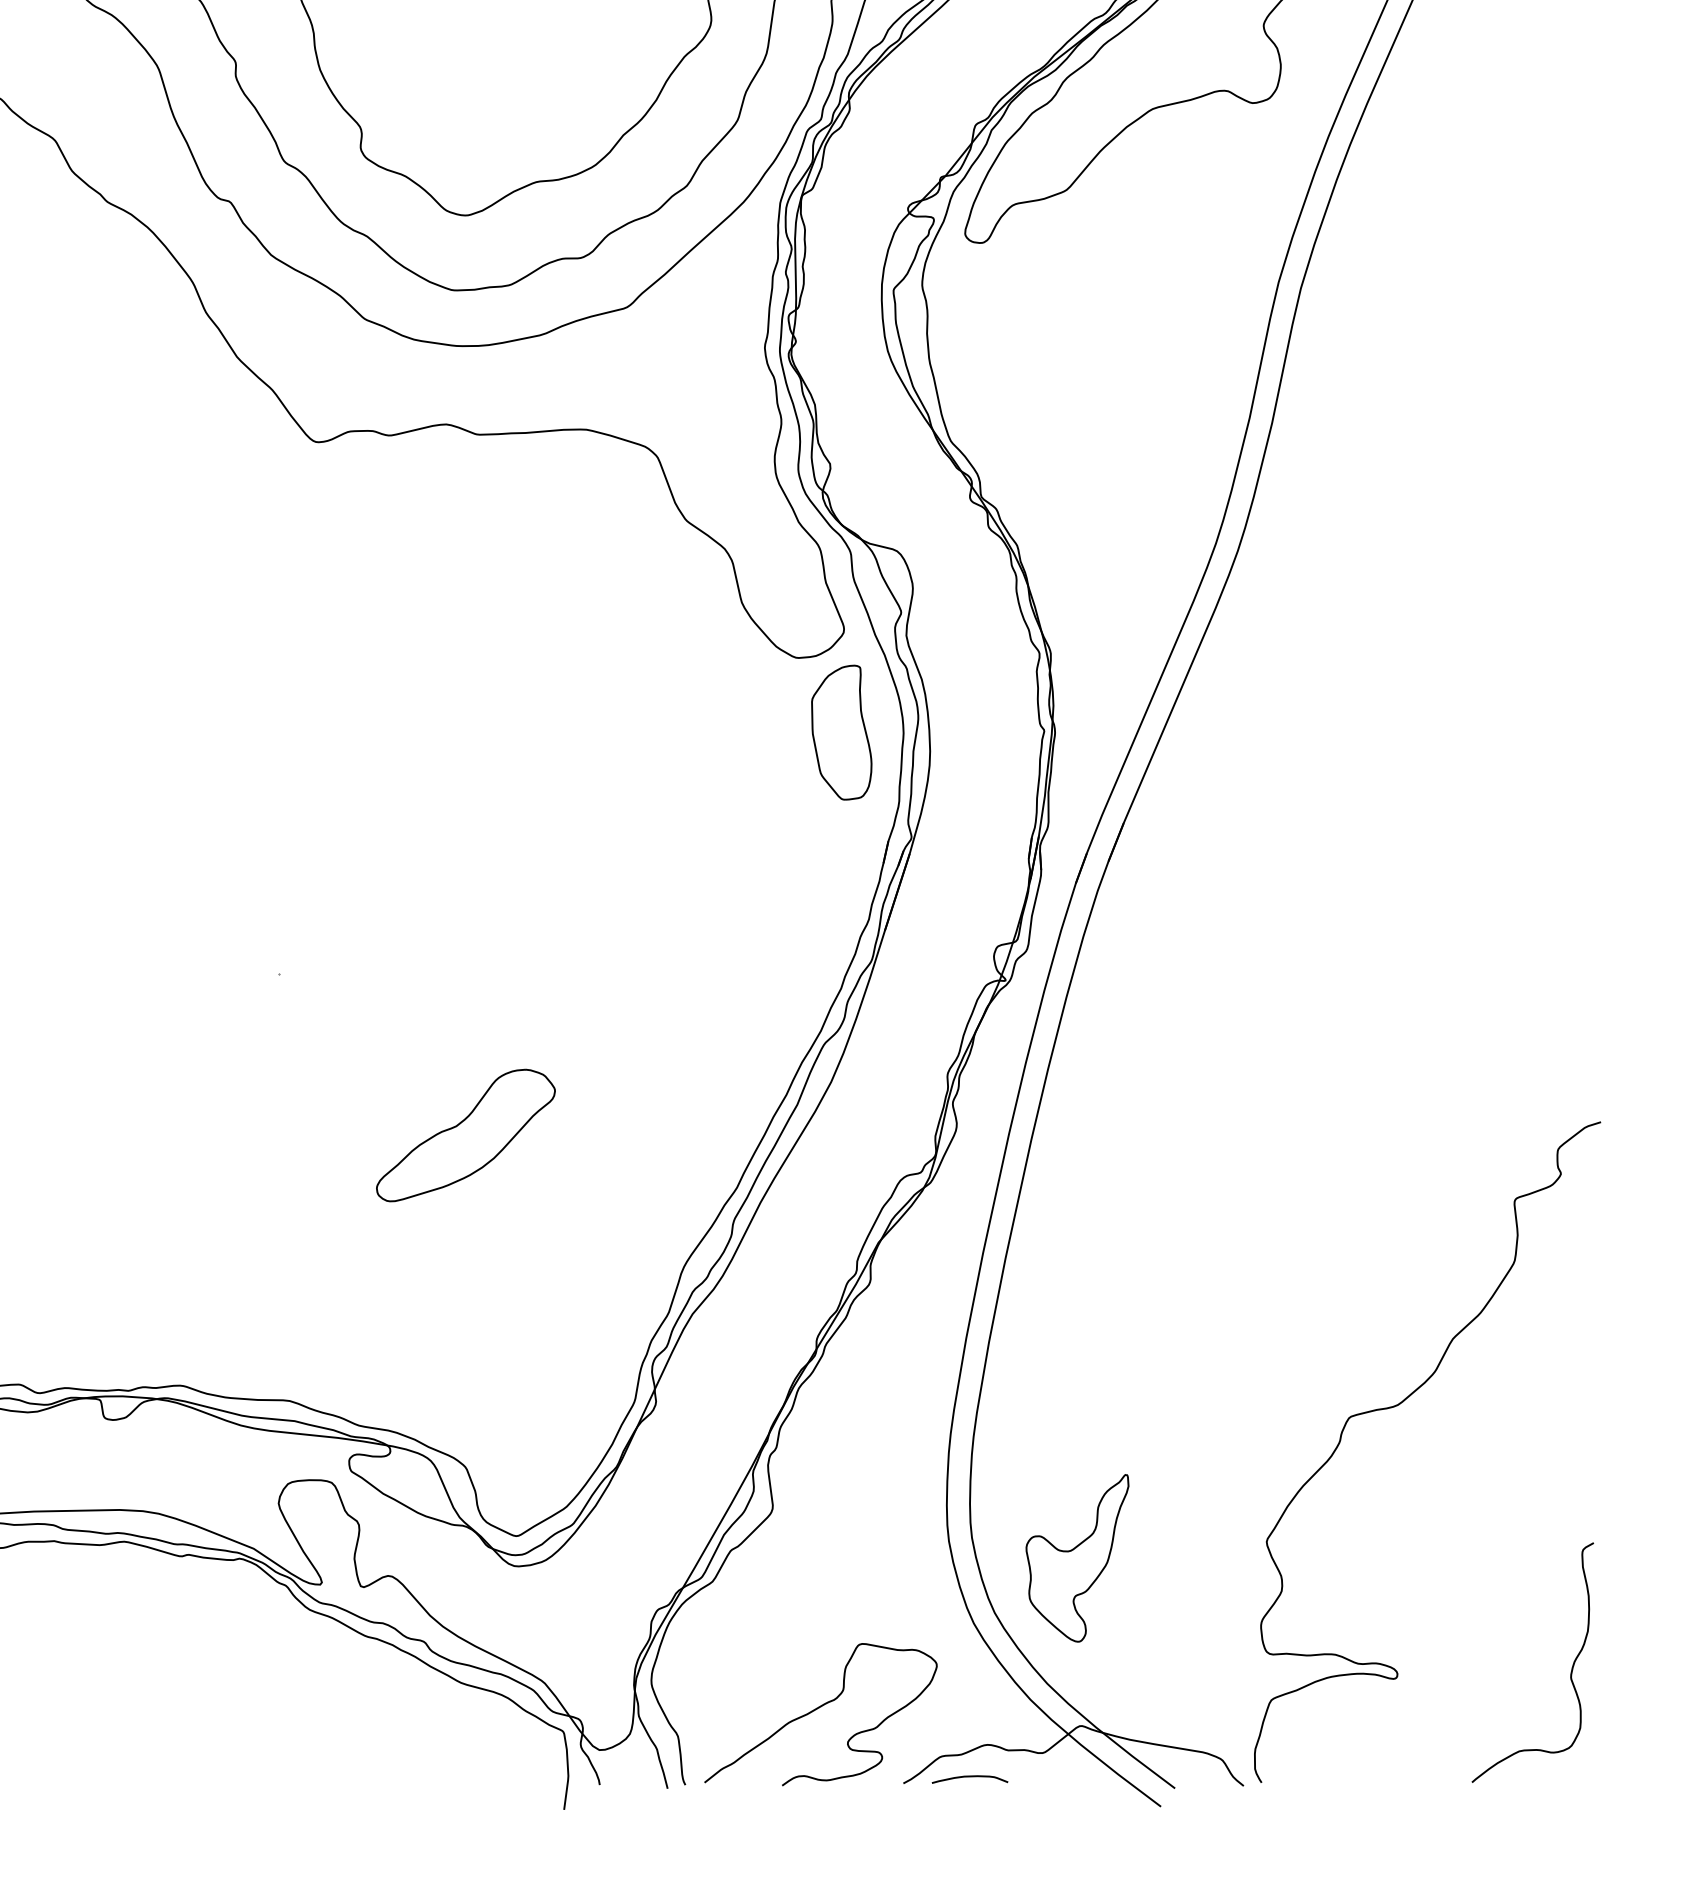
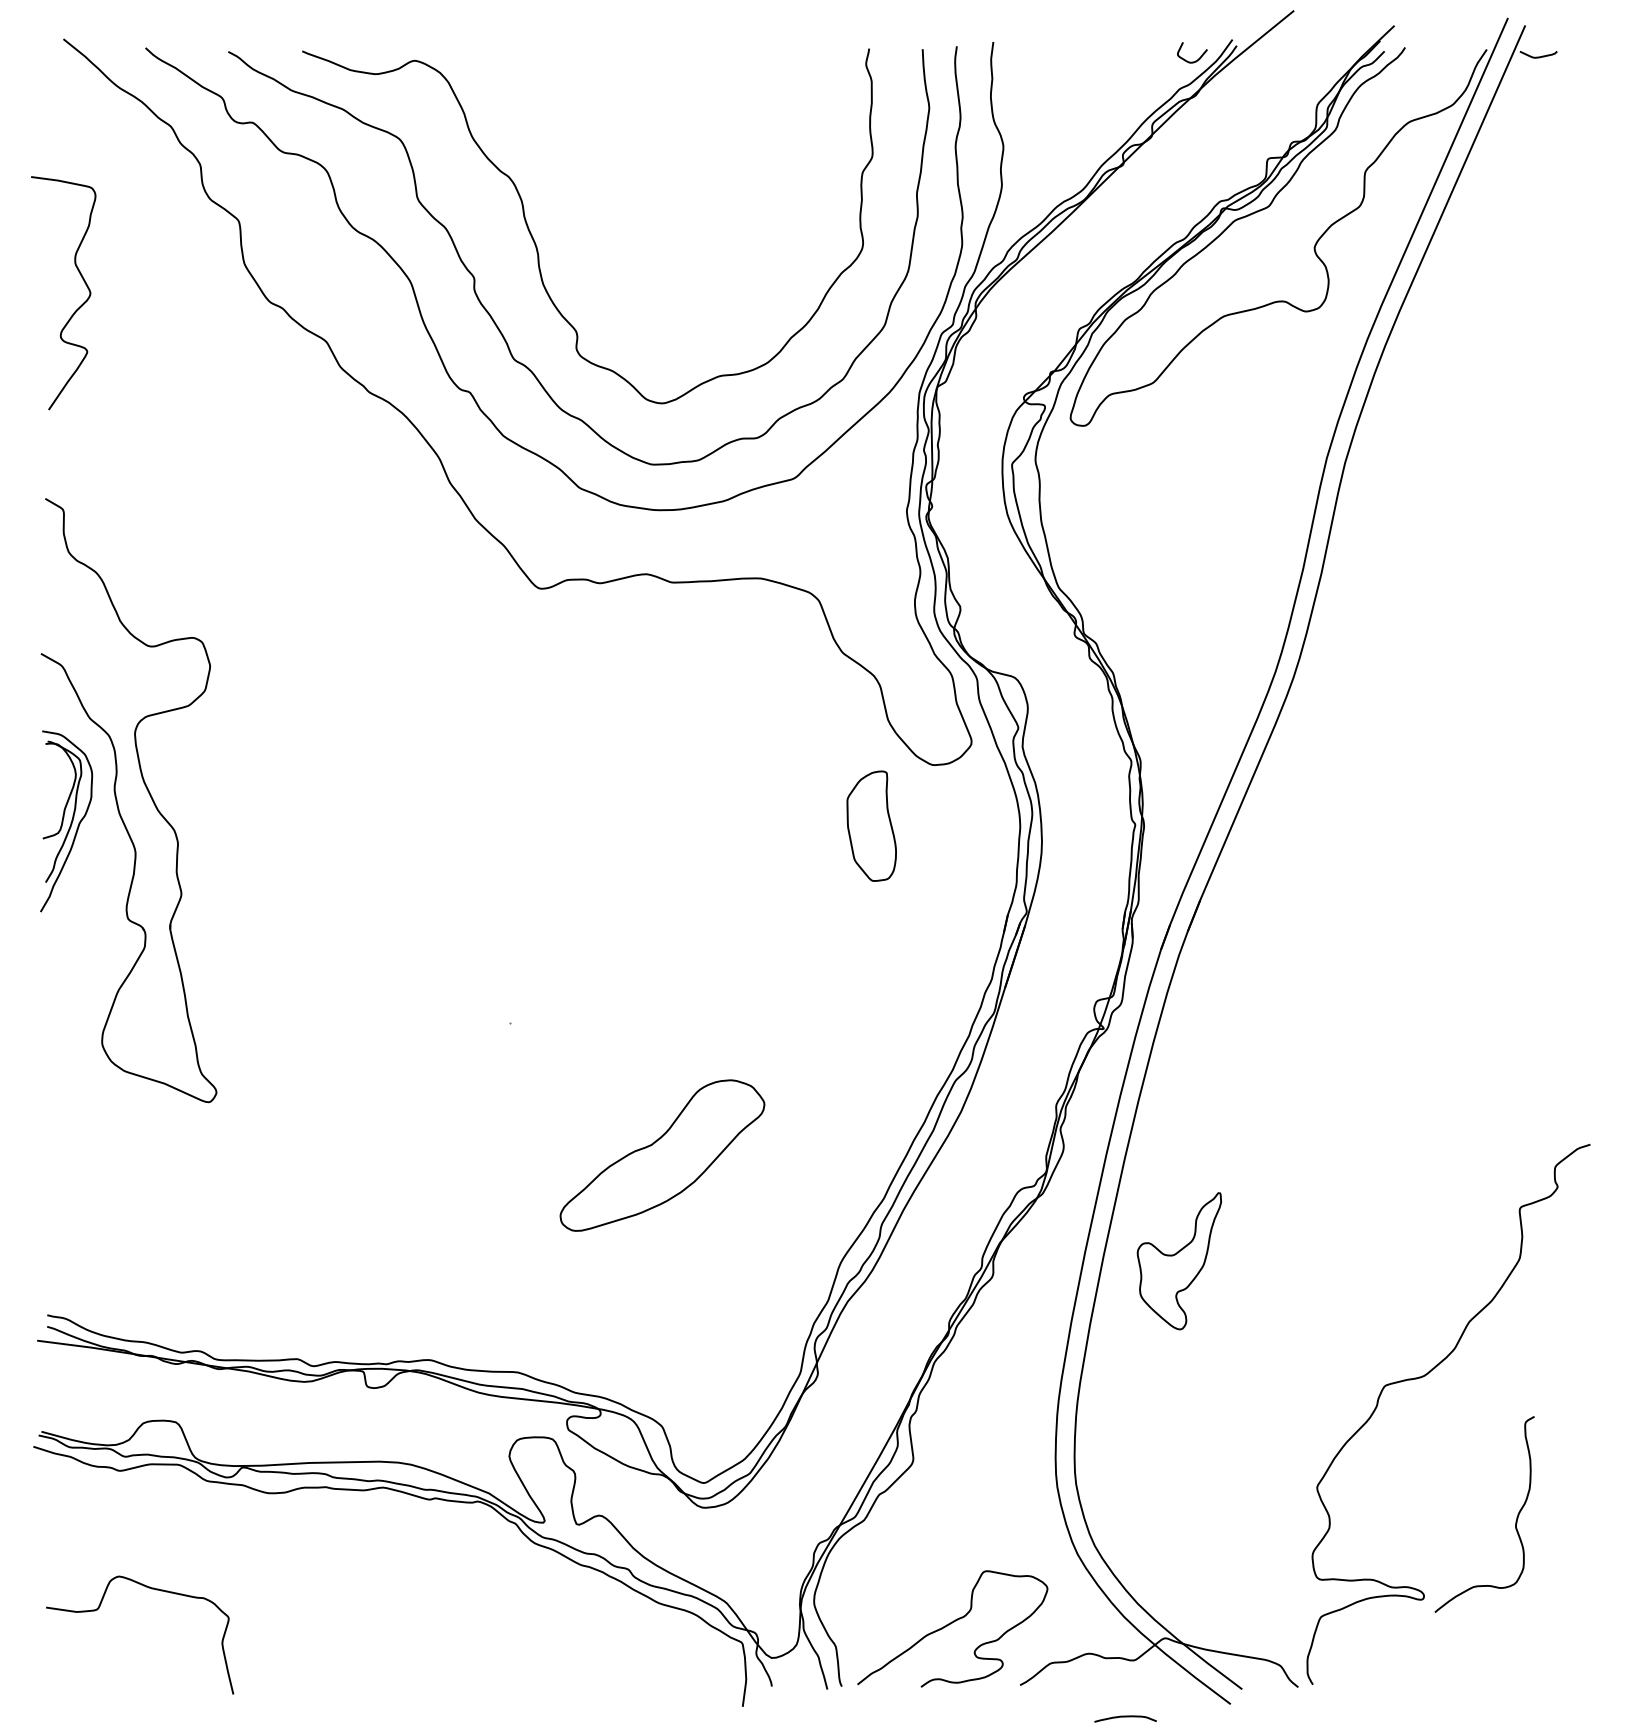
part: (841, 731) -> (871, 825), moved
part: (465, 1135) -> (662, 1155), size x1.4
part: (1076, 1558) -> (1178, 1261), moved
curve: (1570, 1671) -> (1515, 1521), moved
curve: (969, 1777) -> (1125, 1717), moved

